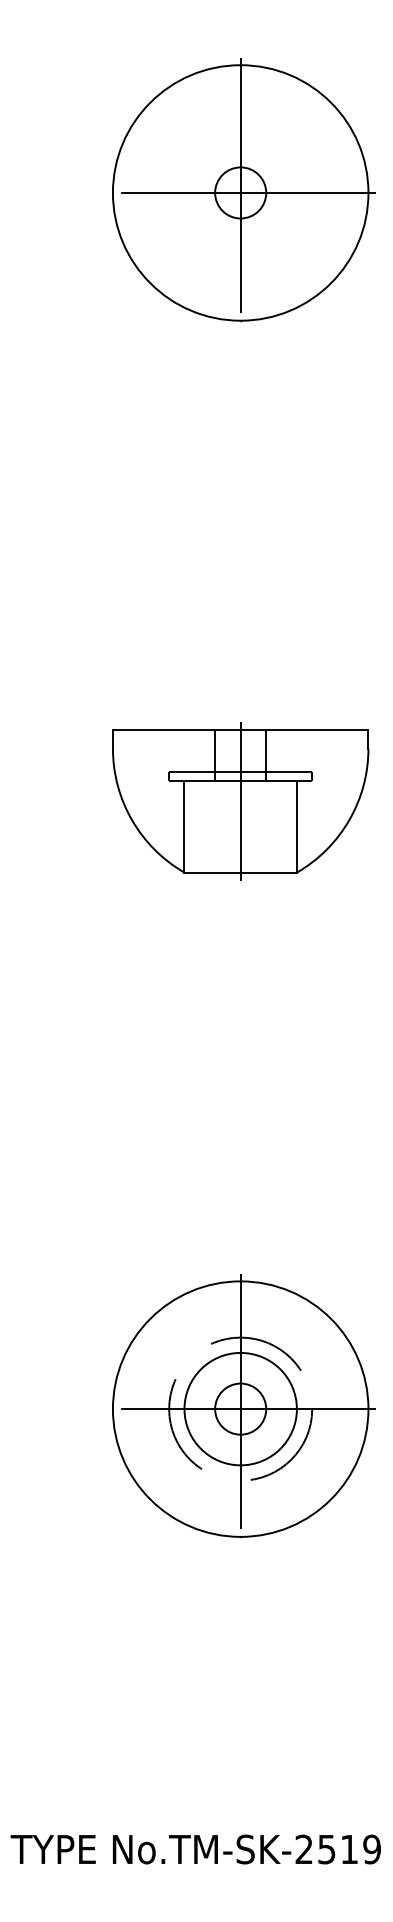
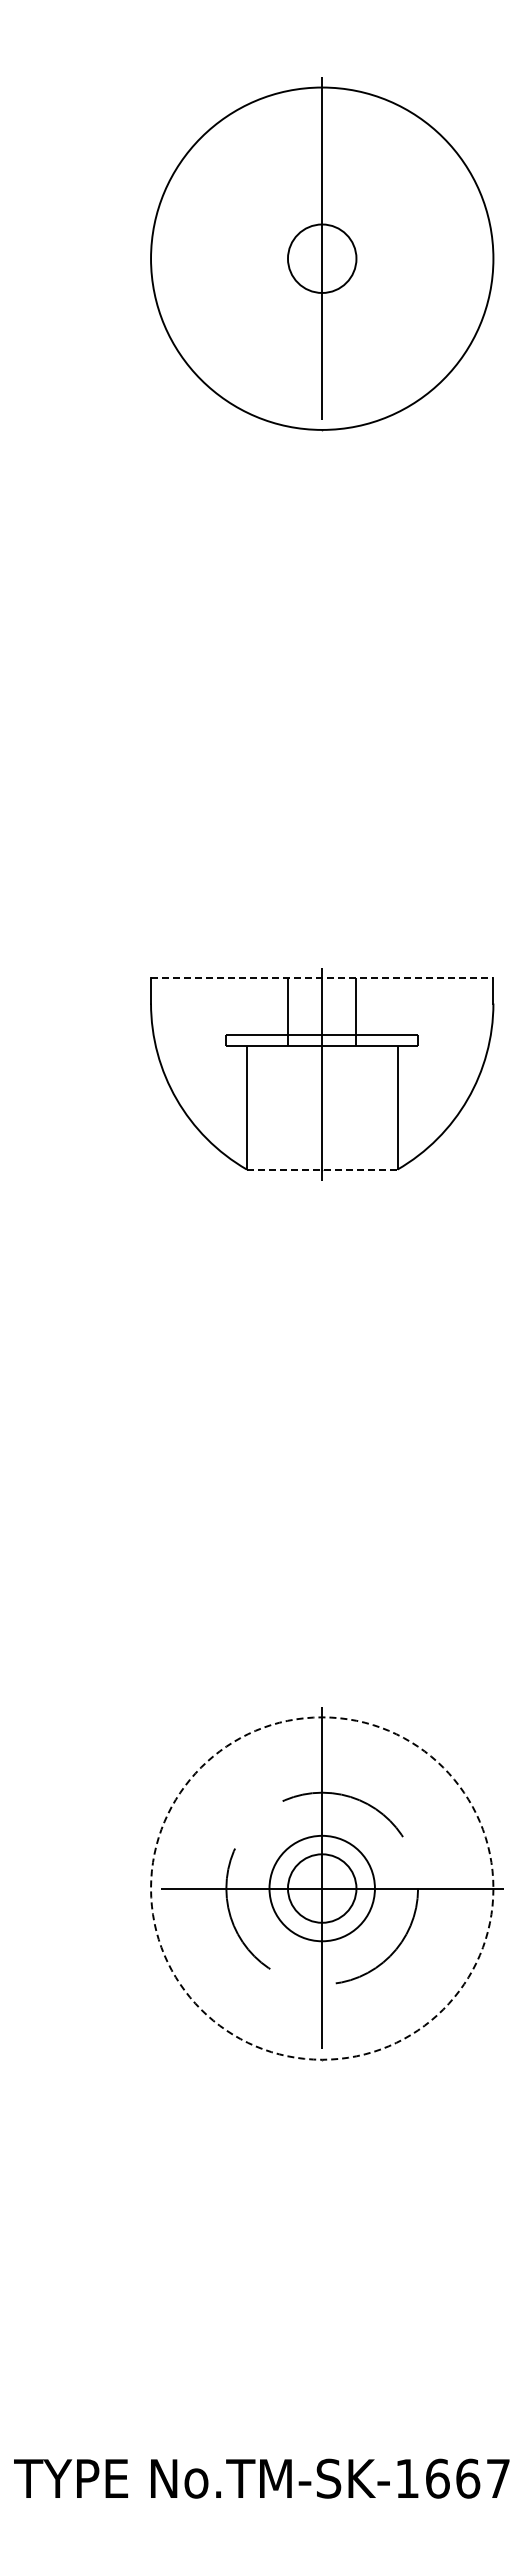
line: (240, 192) -> (321, 258), removed
line: (240, 729) -> (322, 977), solid -> dashed
line: (240, 872) -> (322, 1169), solid -> dashed
circle: (240, 1409) -> (321, 1888), size x0.7
circle: (240, 1409) -> (322, 1888), solid -> dashed
text: (337, 1849) -> (452, 2478), No.TM-SK-2519 -> No.TM-SK-1667

